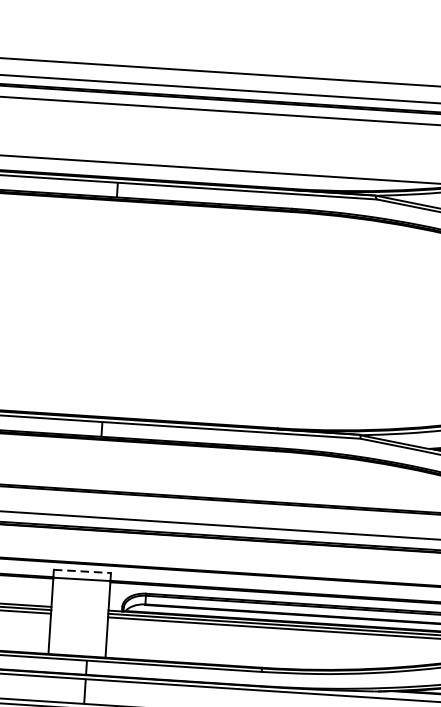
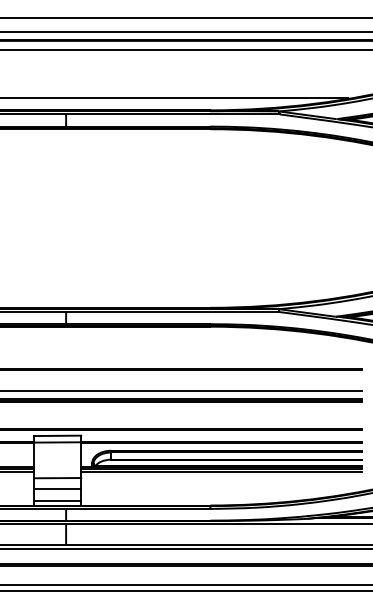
line: (82, 570) -> (57, 435), dashed -> solid
line: (78, 623) -> (57, 478), added
line: (78, 636) -> (57, 489), added
line: (77, 649) -> (57, 500), added

